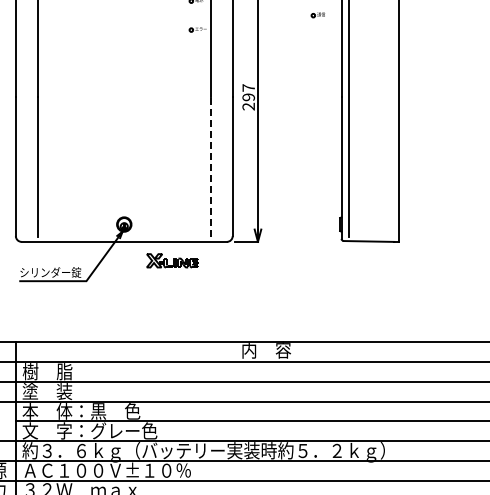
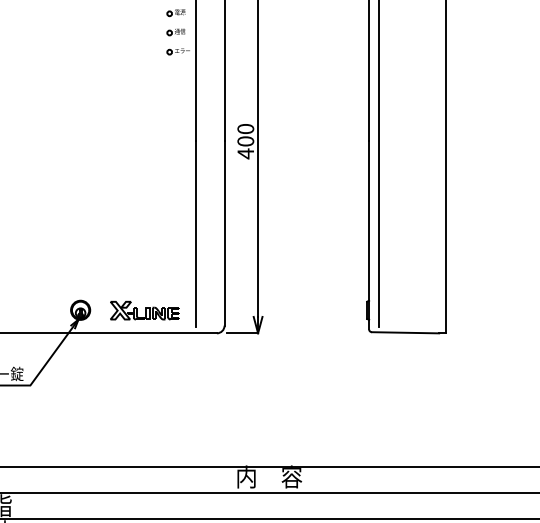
part: (317, 15) -> (175, 32), moved
text: (248, 97) -> (245, 141), 297 -> 400
line: (211, 166) -> (196, 233), dashed -> solid
part: (172, 260) -> (144, 310), moved

